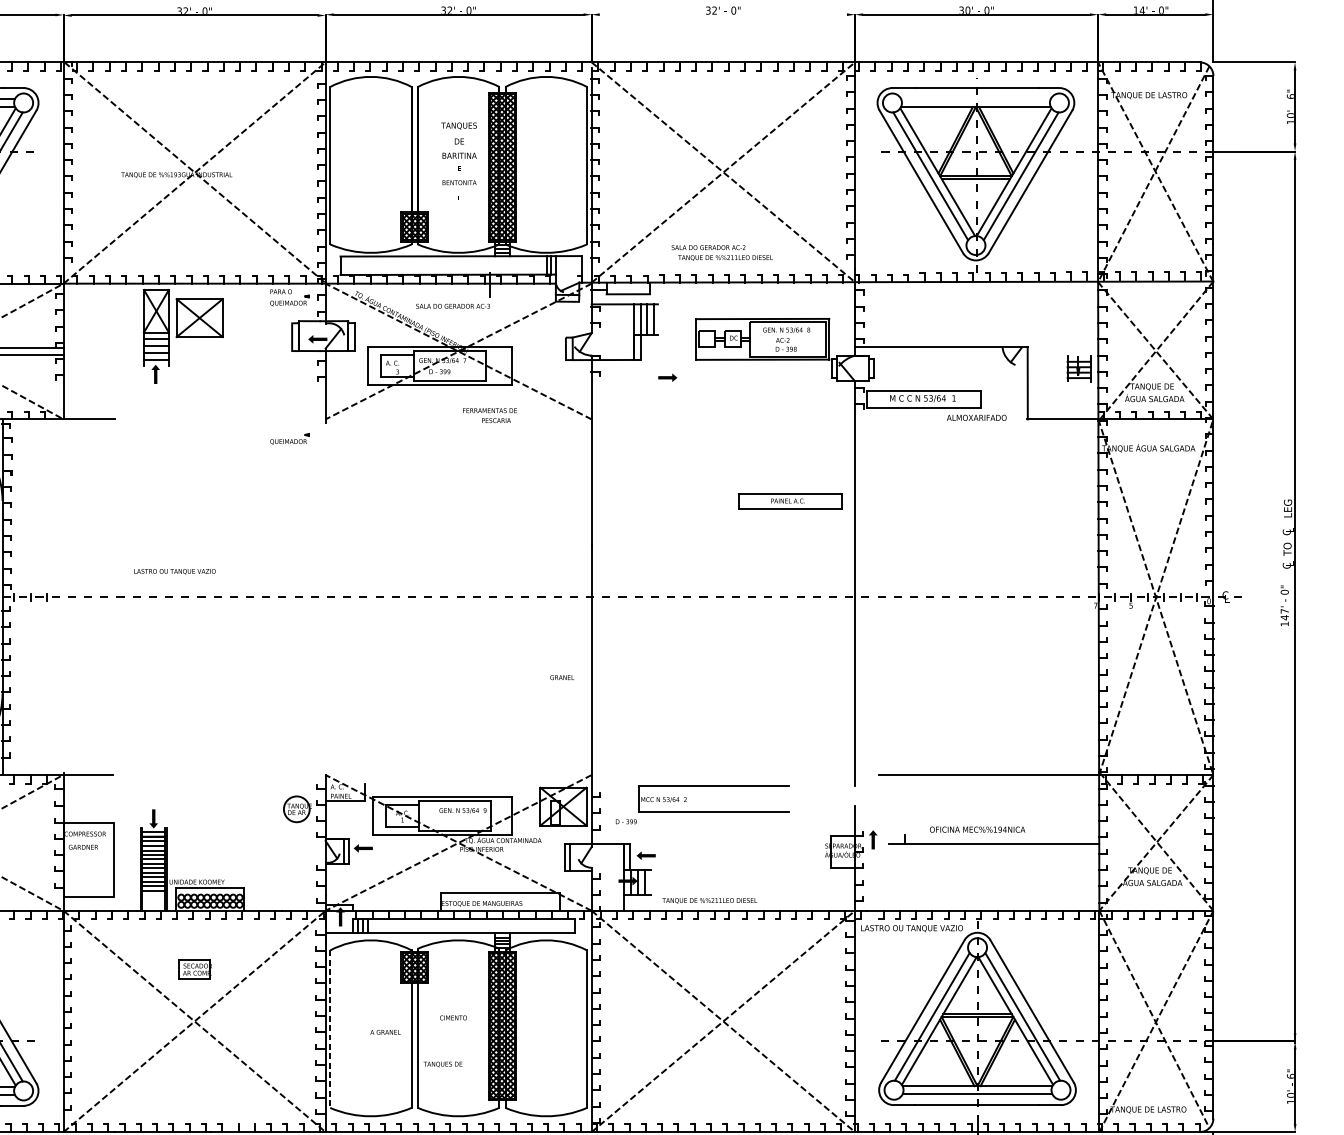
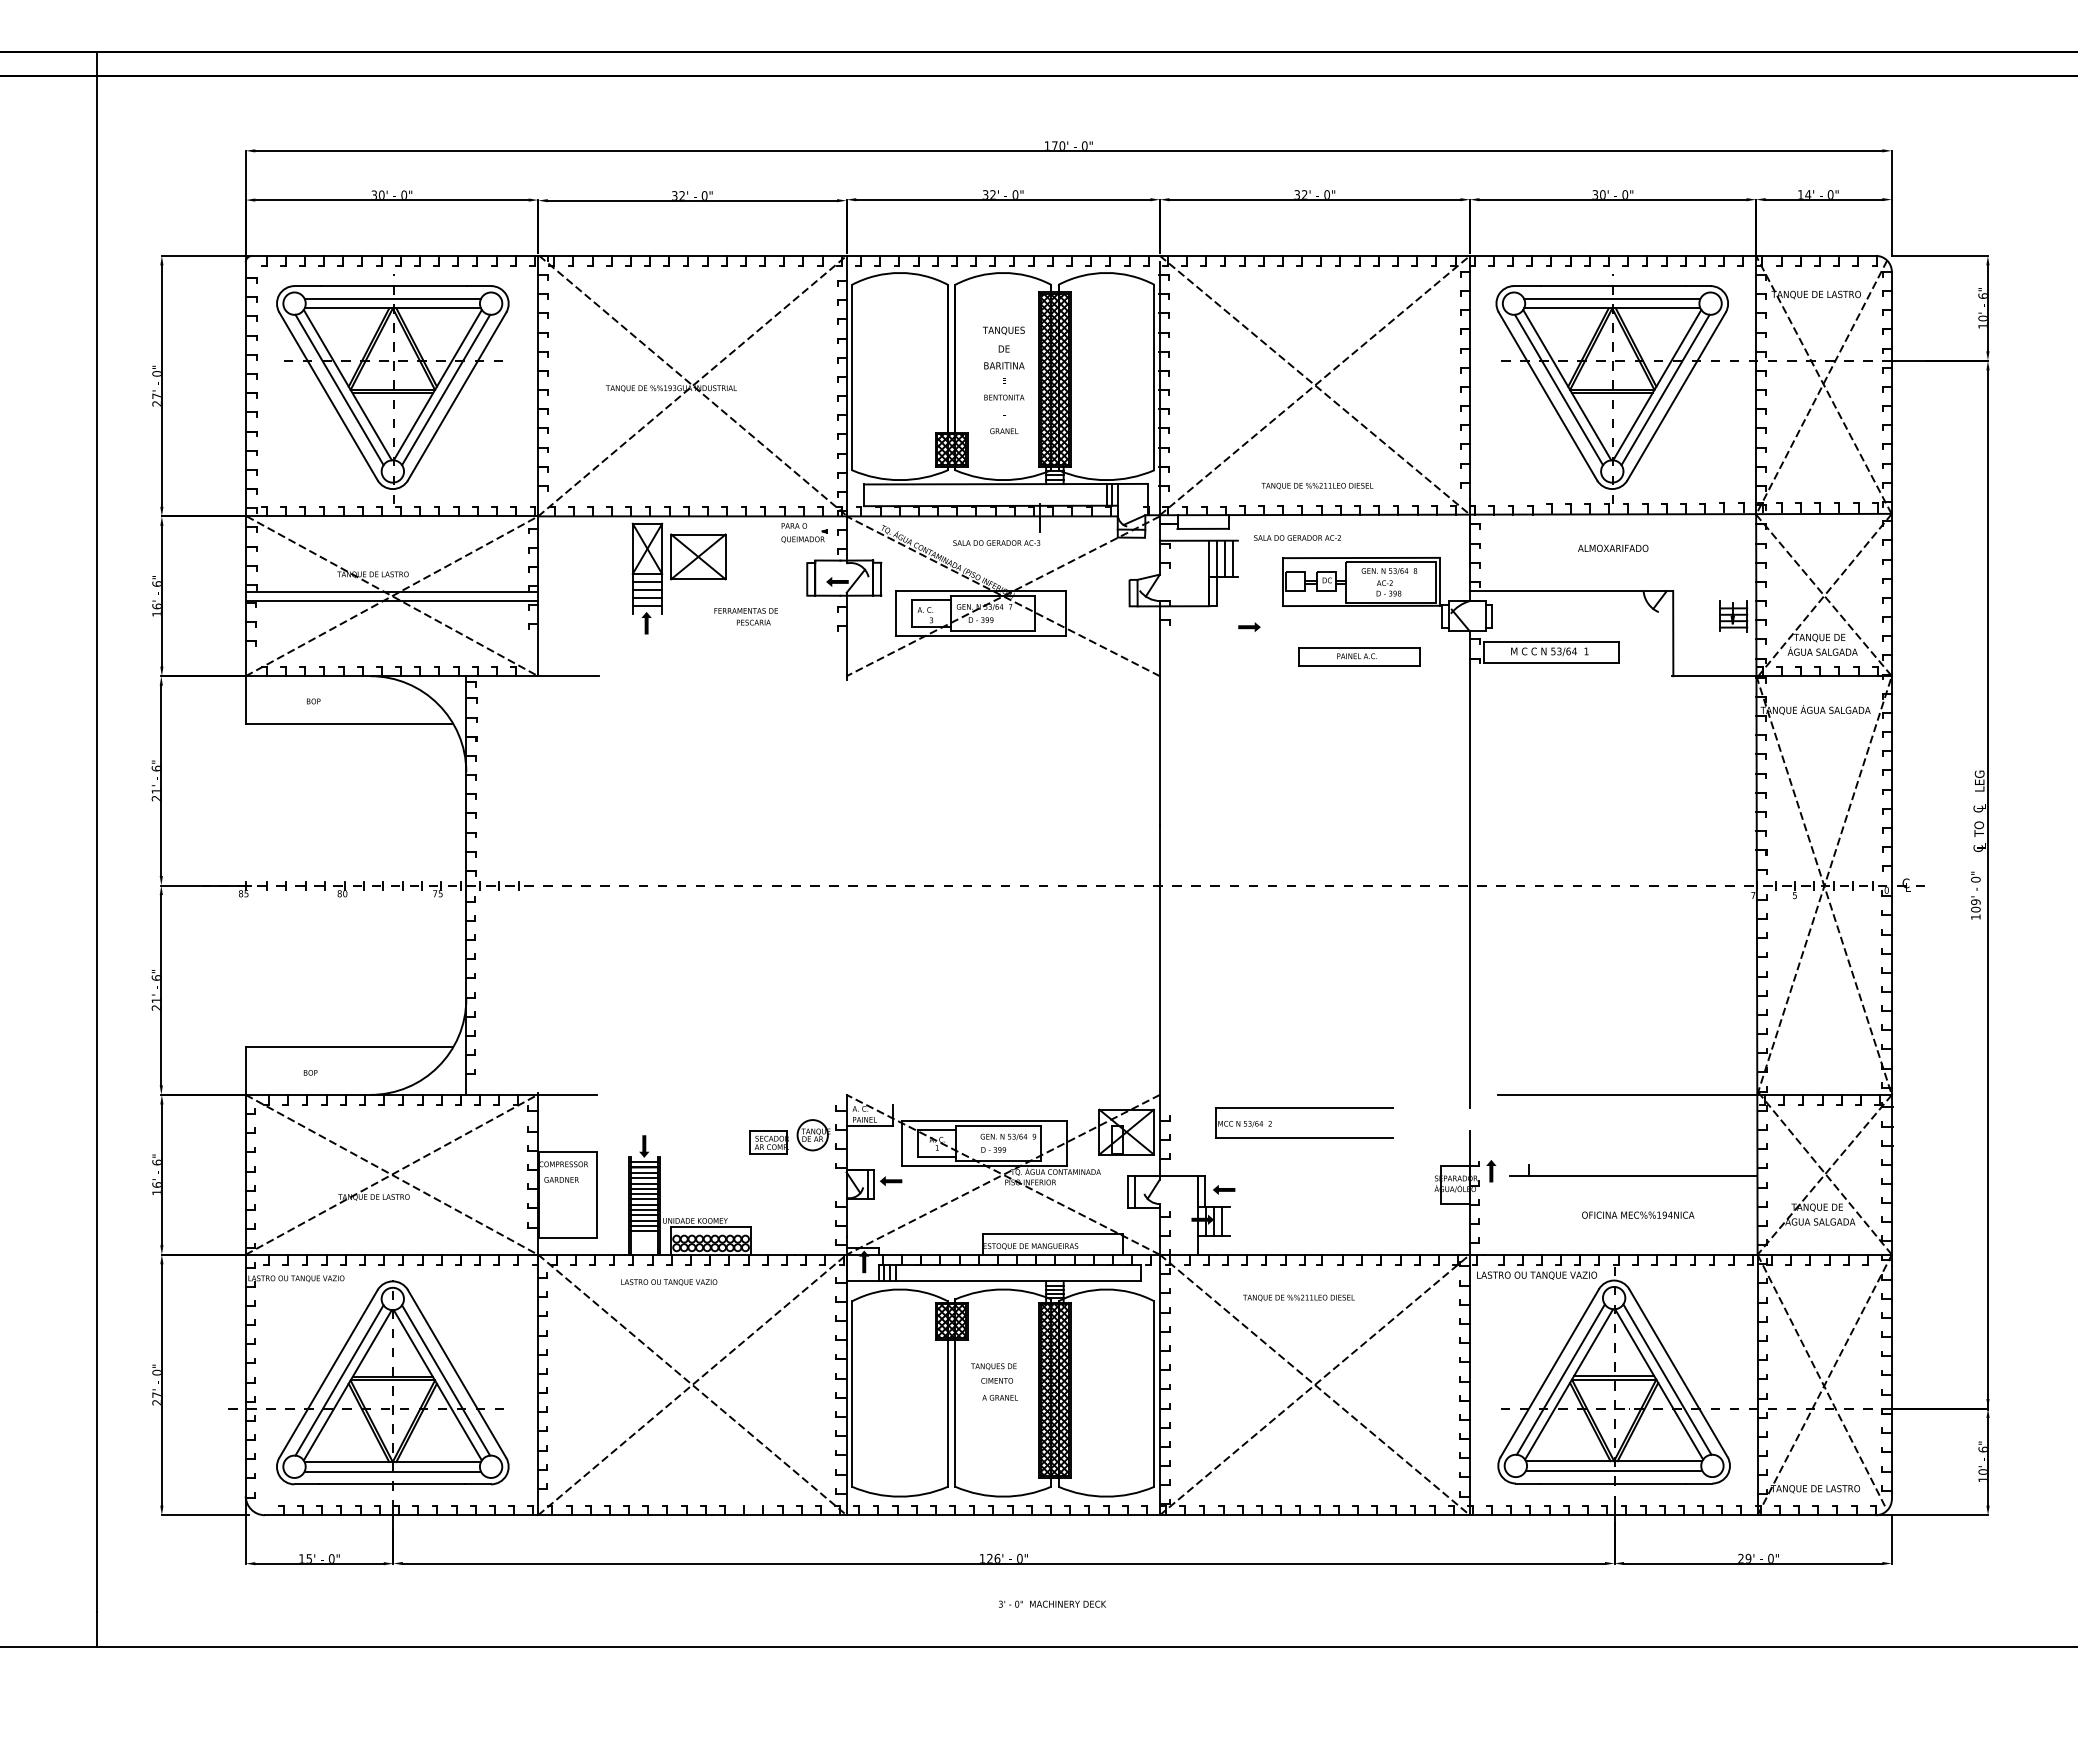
line: (723, 14) -> (1314, 199), added
line: (976, 98) -> (1612, 298), added
text: (708, 247) -> (1297, 537), moved
text: (489, 415) -> (745, 616), moved
text: (976, 417) -> (1613, 547), moved
part: (289, 439) -> (804, 699), removed
part: (790, 501) -> (1359, 656), moved
text: (175, 571) -> (669, 1282), moved
text: (1284, 614) -> (1975, 905), 147' -> 109'
text: (562, 677) -> (1004, 431), moved
text: (626, 821) -> (993, 1149), moved
text: (977, 829) -> (1638, 1214), moved
text: (709, 900) -> (1298, 1297), moved
part: (194, 969) -> (768, 1142), moved
line: (330, 1029) -> (852, 1394), dashed -> solid
text: (384, 1032) -> (999, 1397), moved
text: (442, 1064) -> (993, 1366), moved

